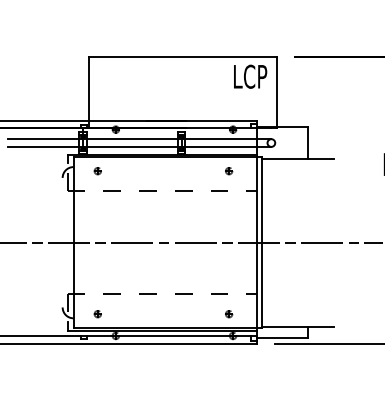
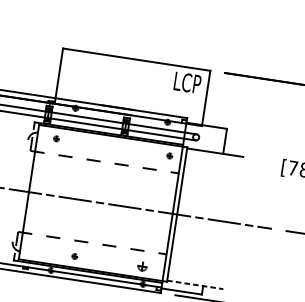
part: (229, 171) -> (170, 156), moved
part: (97, 314) -> (74, 256), moved
part: (229, 314) -> (142, 267), size x1.6
line: (297, 326) -> (194, 284), solid -> dashed

